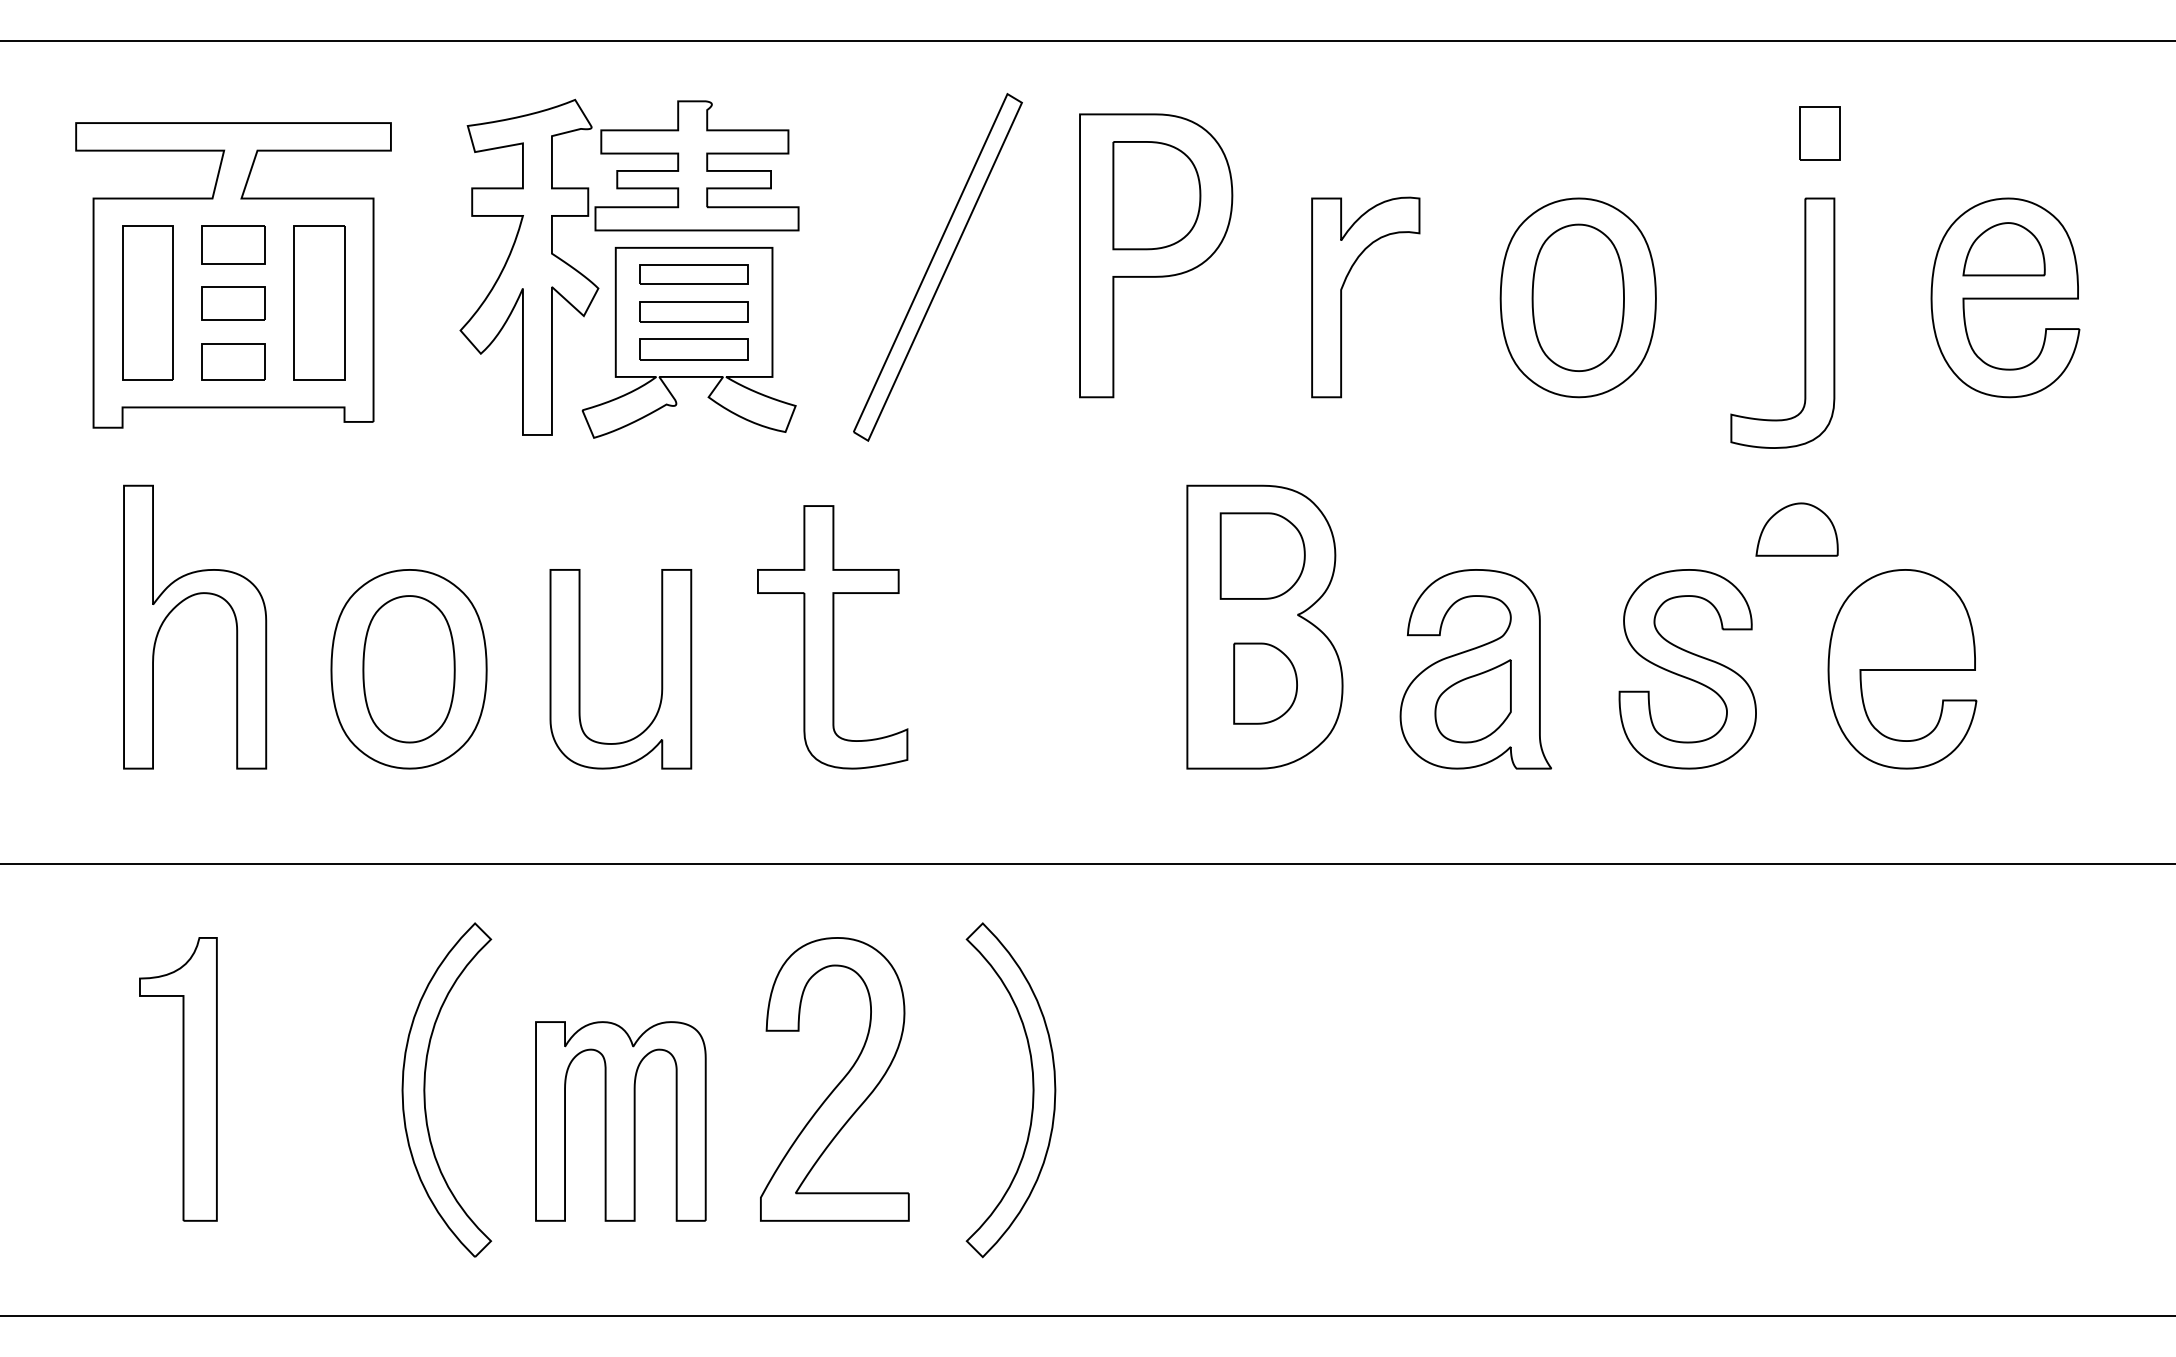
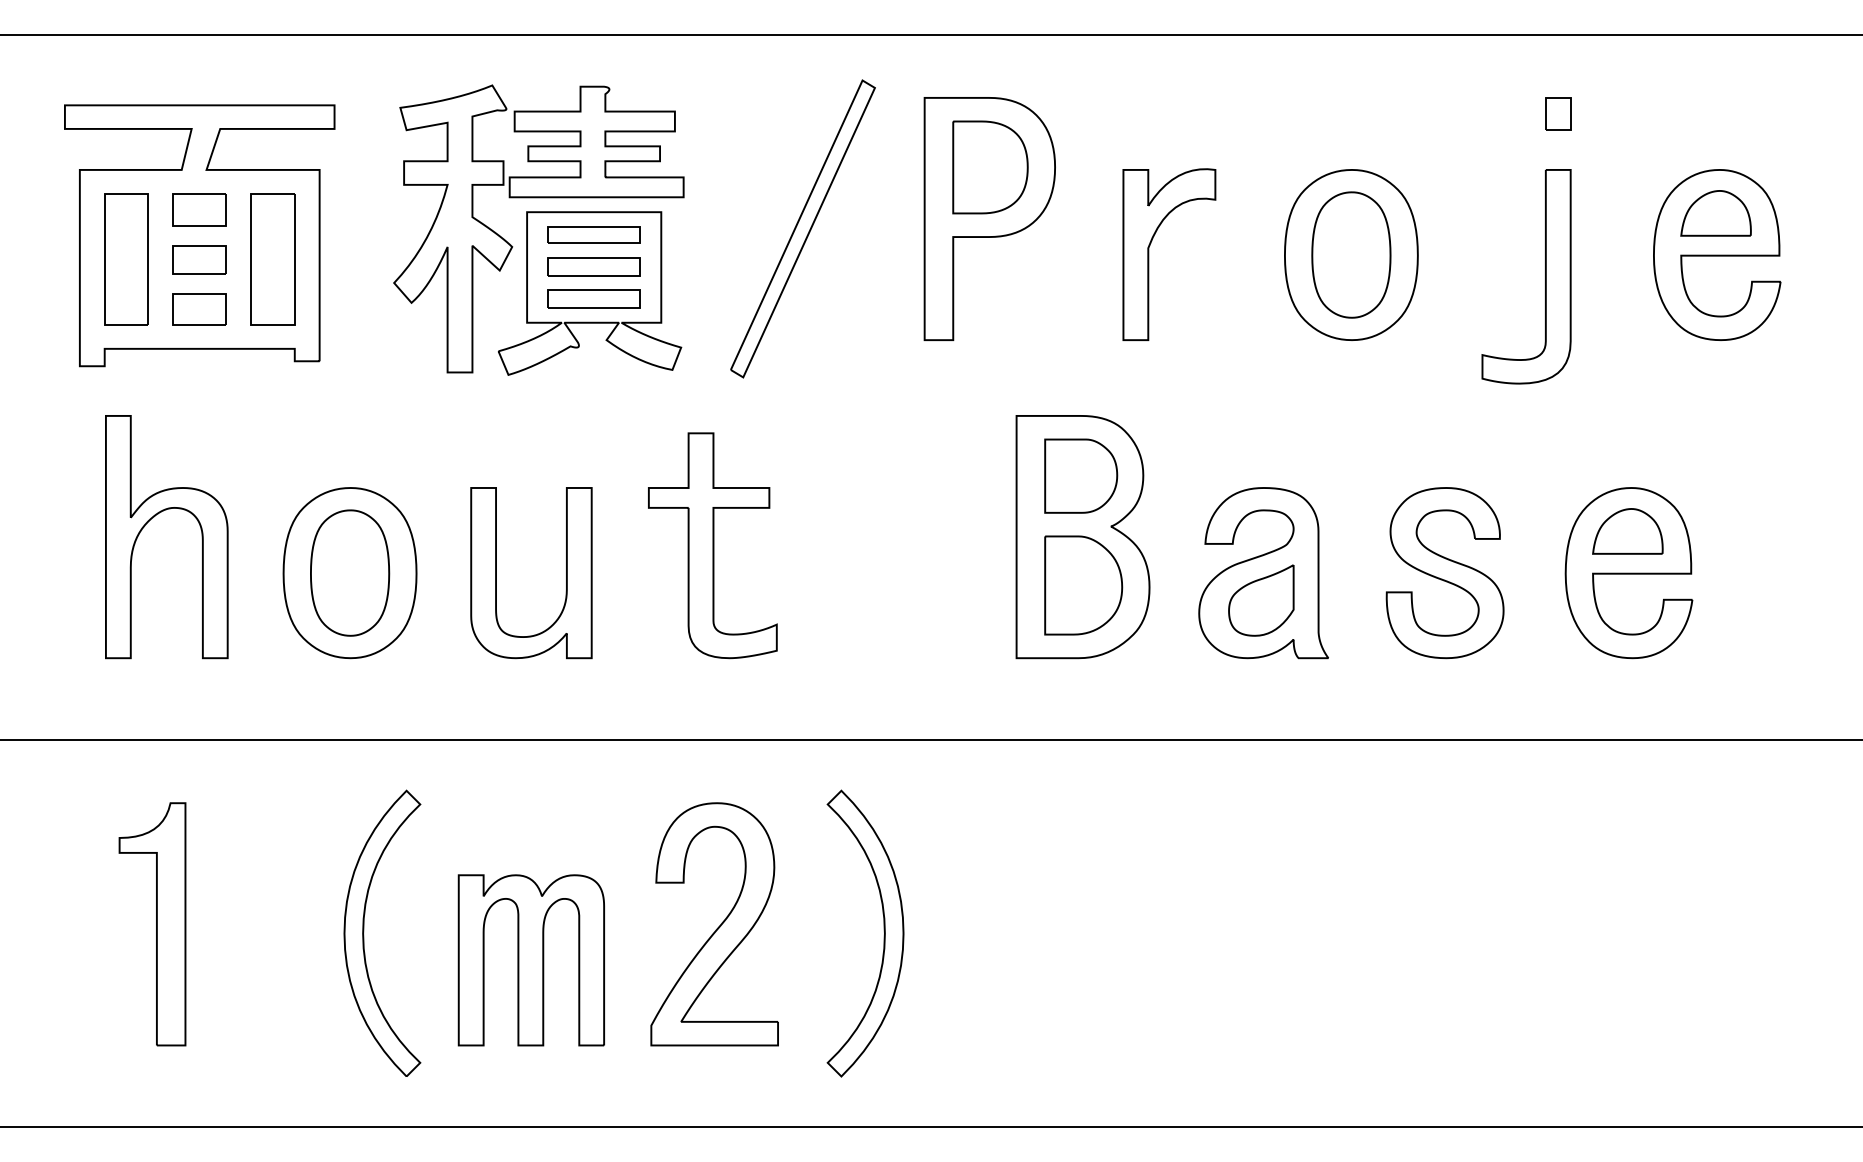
part: (1819, 132) -> (1557, 113), size x0.71
part: (1796, 529) -> (1627, 531), moved
part: (1265, 683) -> (1083, 585), size x1.43

